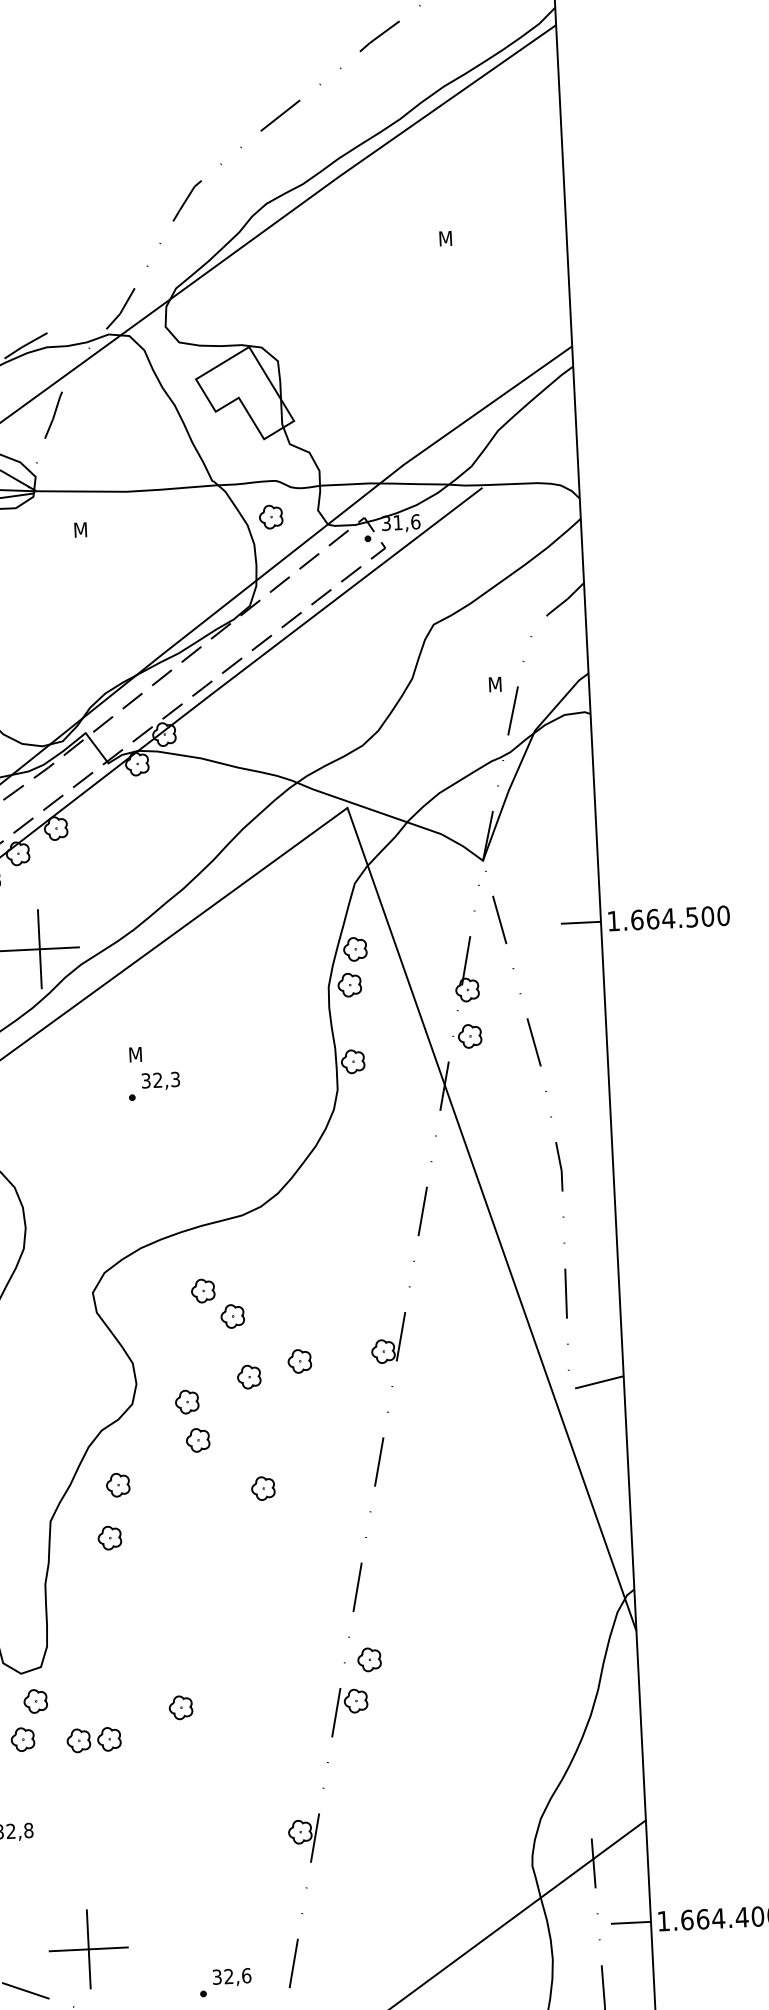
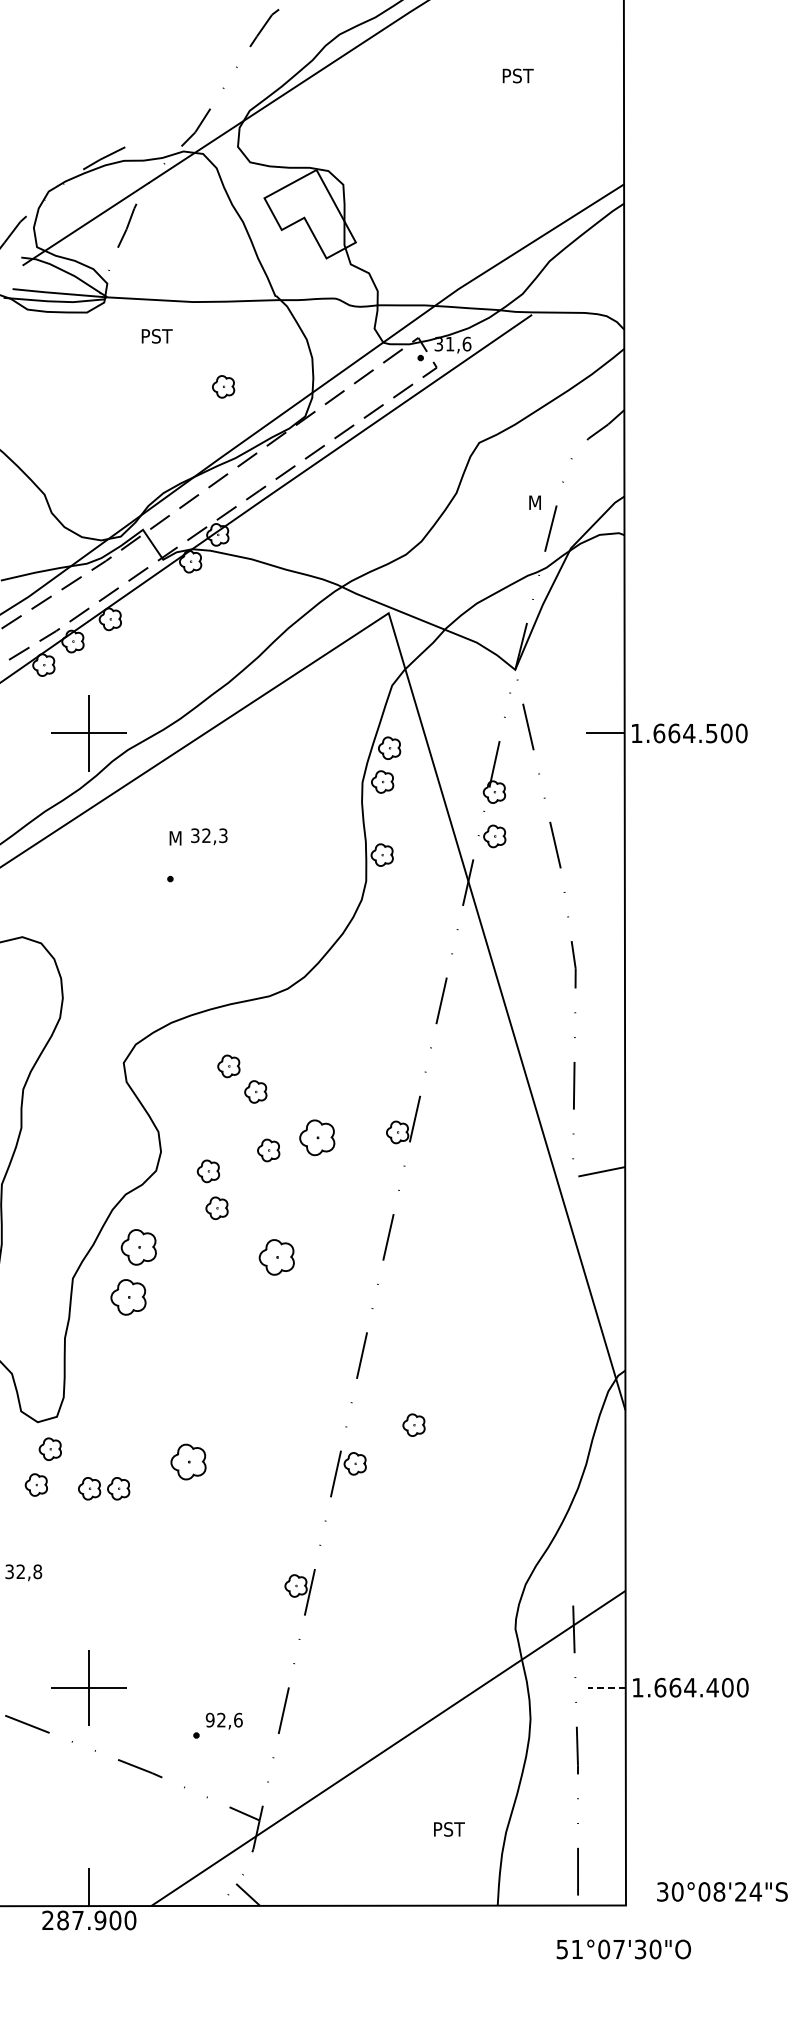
text: (455, 237) -> (518, 75), M -> PST
part: (271, 516) -> (223, 386), moved
text: (90, 529) -> (157, 336), M -> PST
text: (161, 1080) -> (209, 836), moved
part: (299, 1360) -> (317, 1137), size x1.6
part: (117, 1484) -> (138, 1246), size x1.6
part: (262, 1487) -> (276, 1256), size x1.6
part: (109, 1537) -> (128, 1296), size x1.6
part: (368, 1659) -> (413, 1424), moved
part: (180, 1707) -> (187, 1461), size x1.6
line: (630, 1922) -> (606, 1687), solid -> dashed
text: (216, 1976) -> (209, 1719), 32,6 -> 92,6

